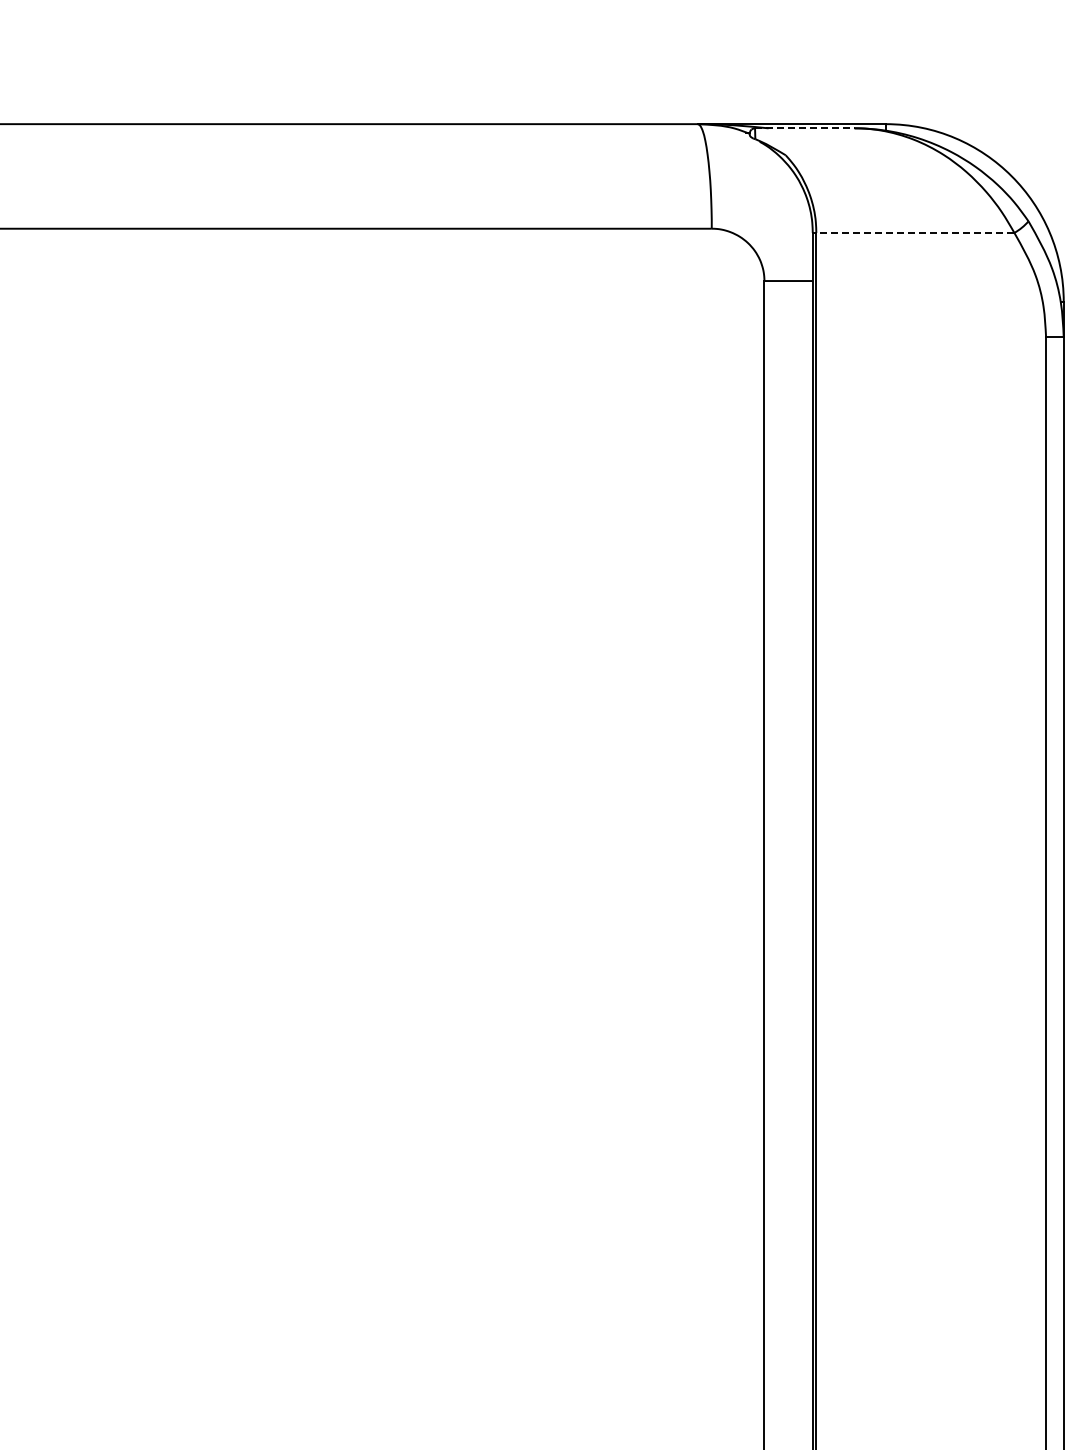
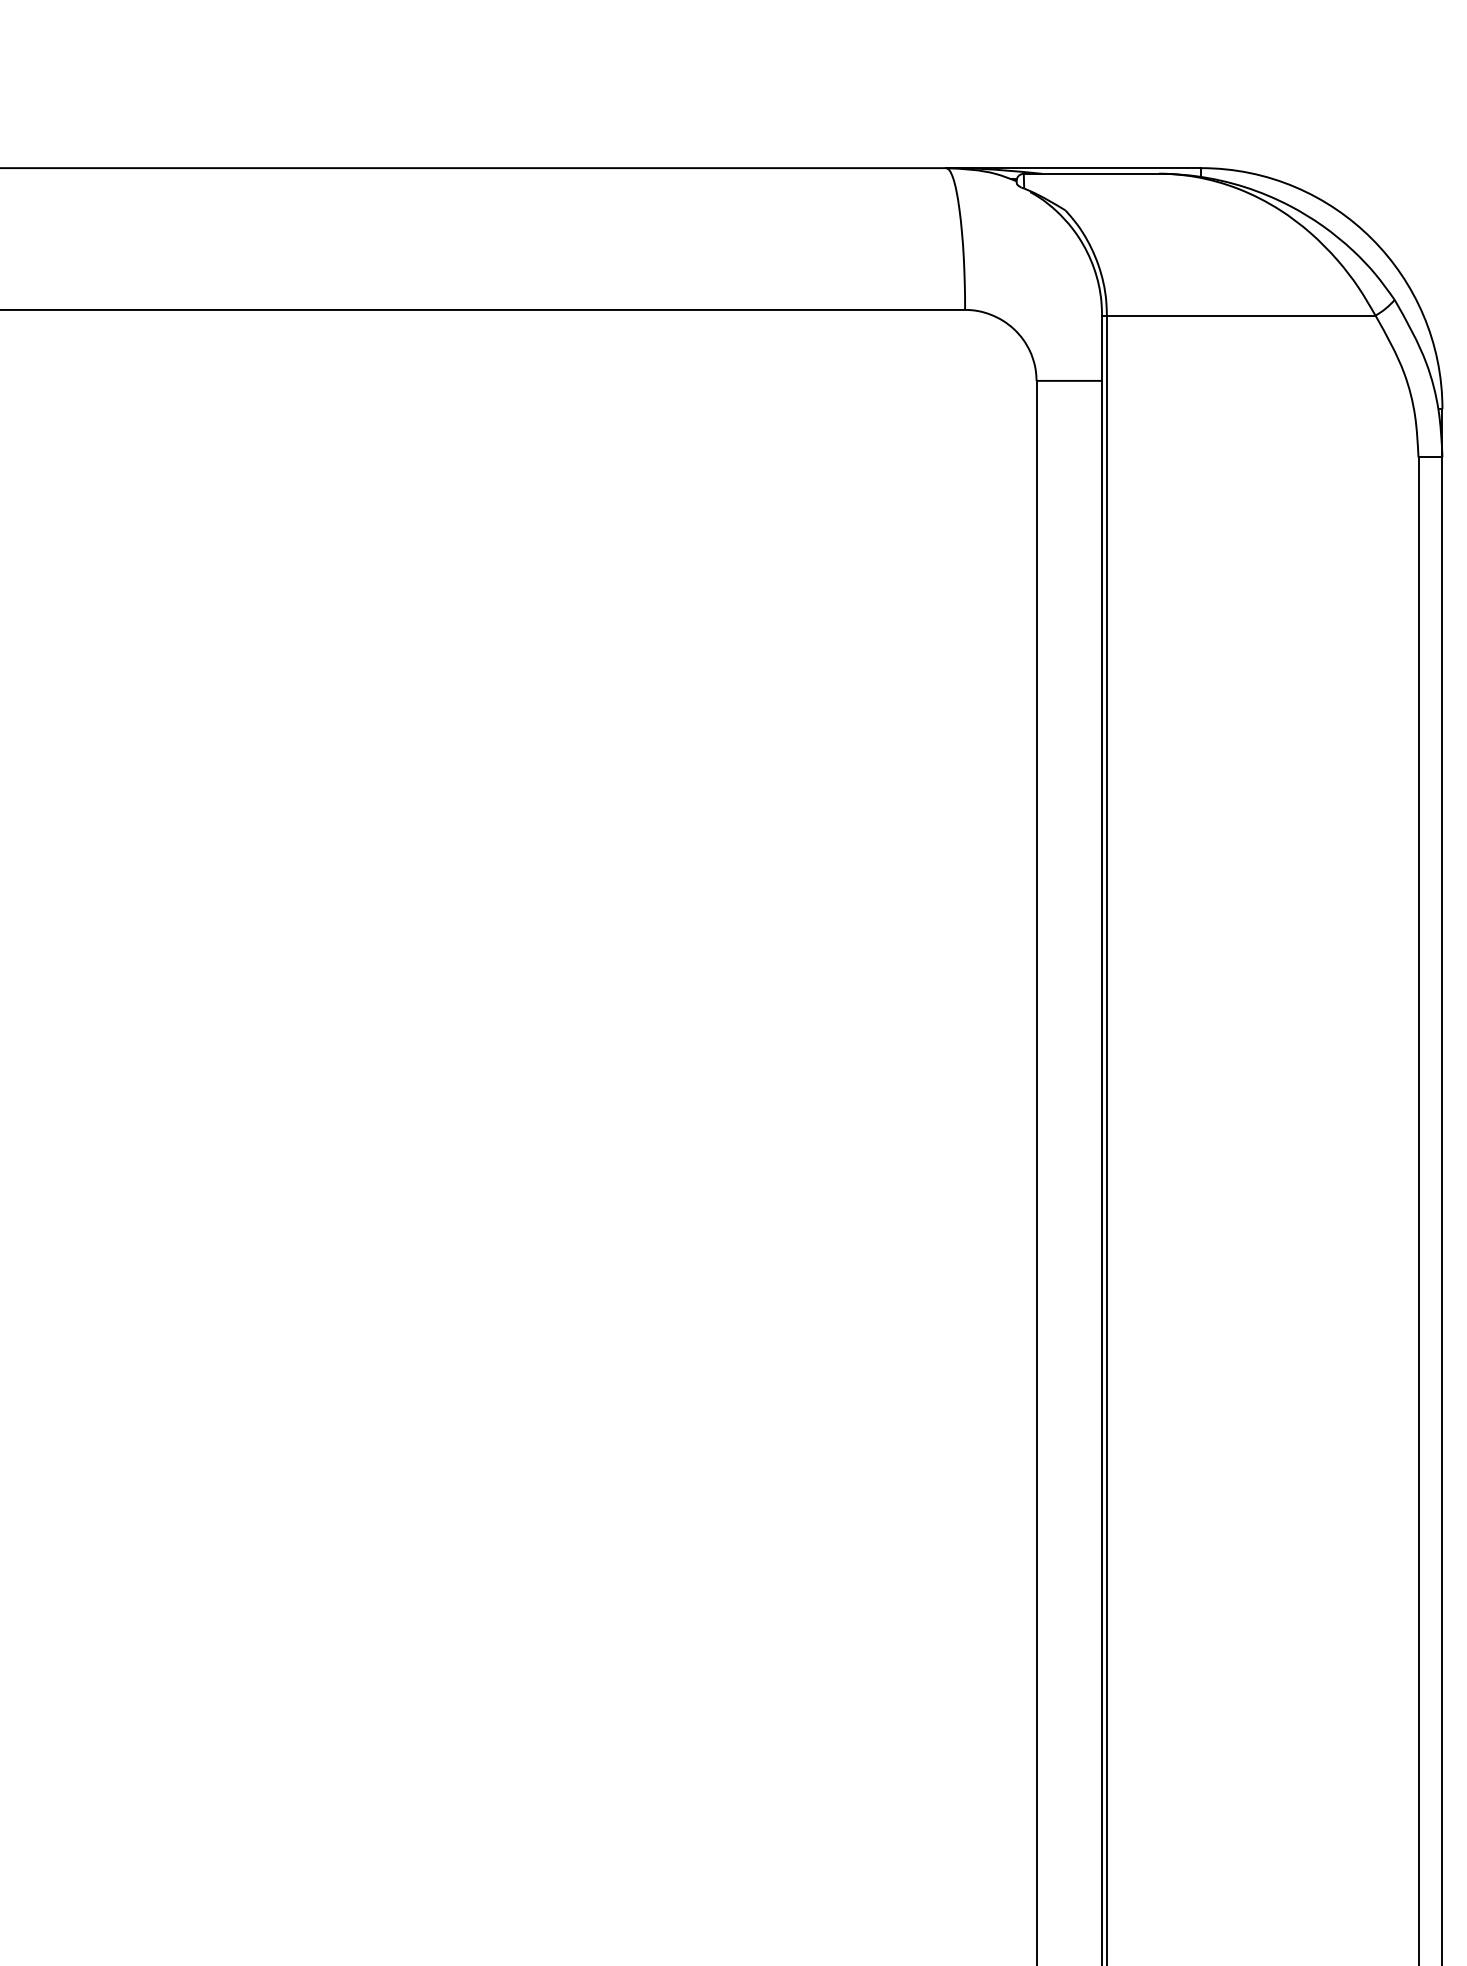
line: (804, 128) -> (1090, 174), dashed -> solid
line: (914, 232) -> (1240, 315), dashed -> solid

